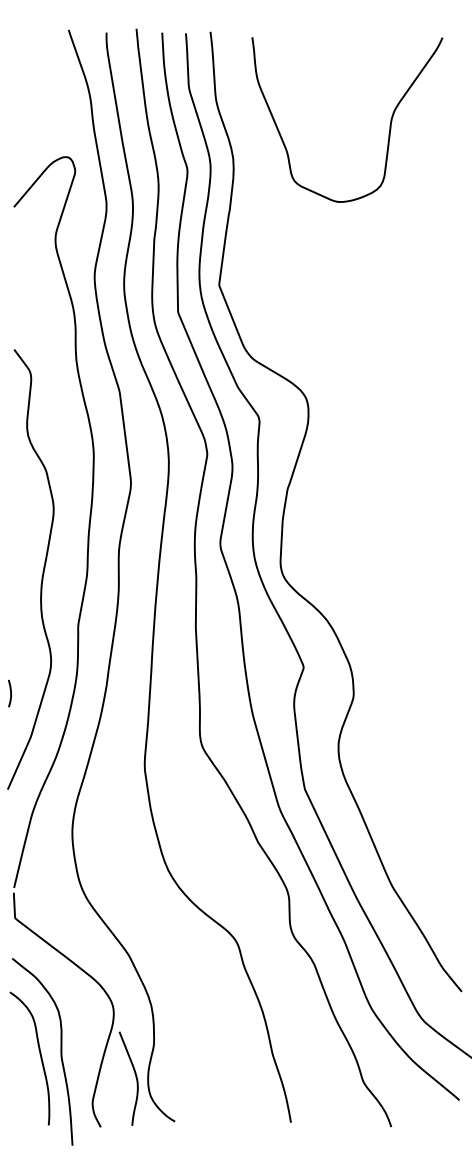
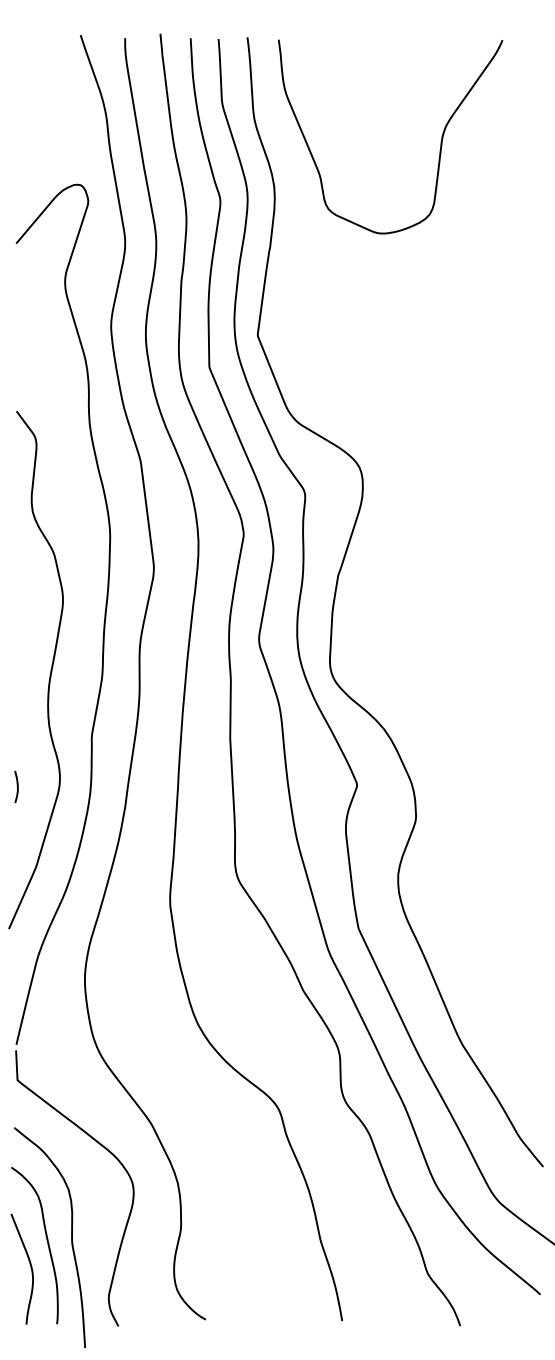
curve: (389, 123) -> (440, 141), moved
curve: (9, 692) -> (16, 785), moved
curve: (134, 1074) -> (29, 1264), moved

